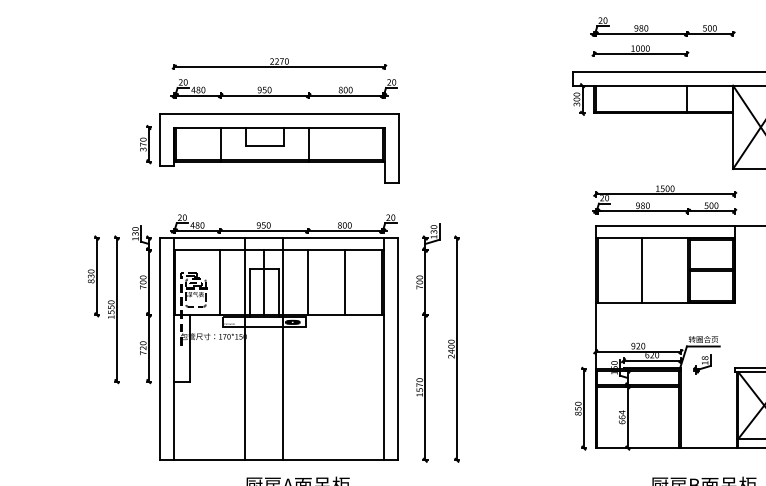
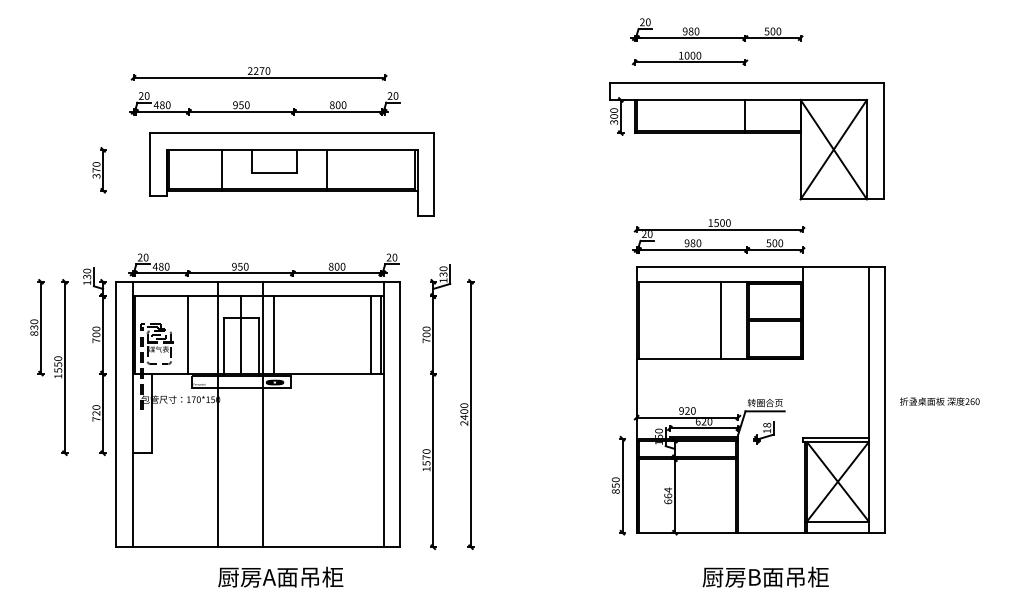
part: (278, 148) -> (291, 174), moved
line: (641, 270) -> (720, 320), moved
line: (307, 282) -> (273, 334), moved
line: (345, 282) -> (371, 334), moved

